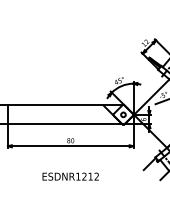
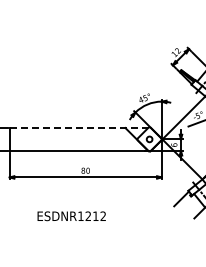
line: (65, 105) -> (79, 128), solid -> dashed
text: (70, 176) -> (71, 216), moved

